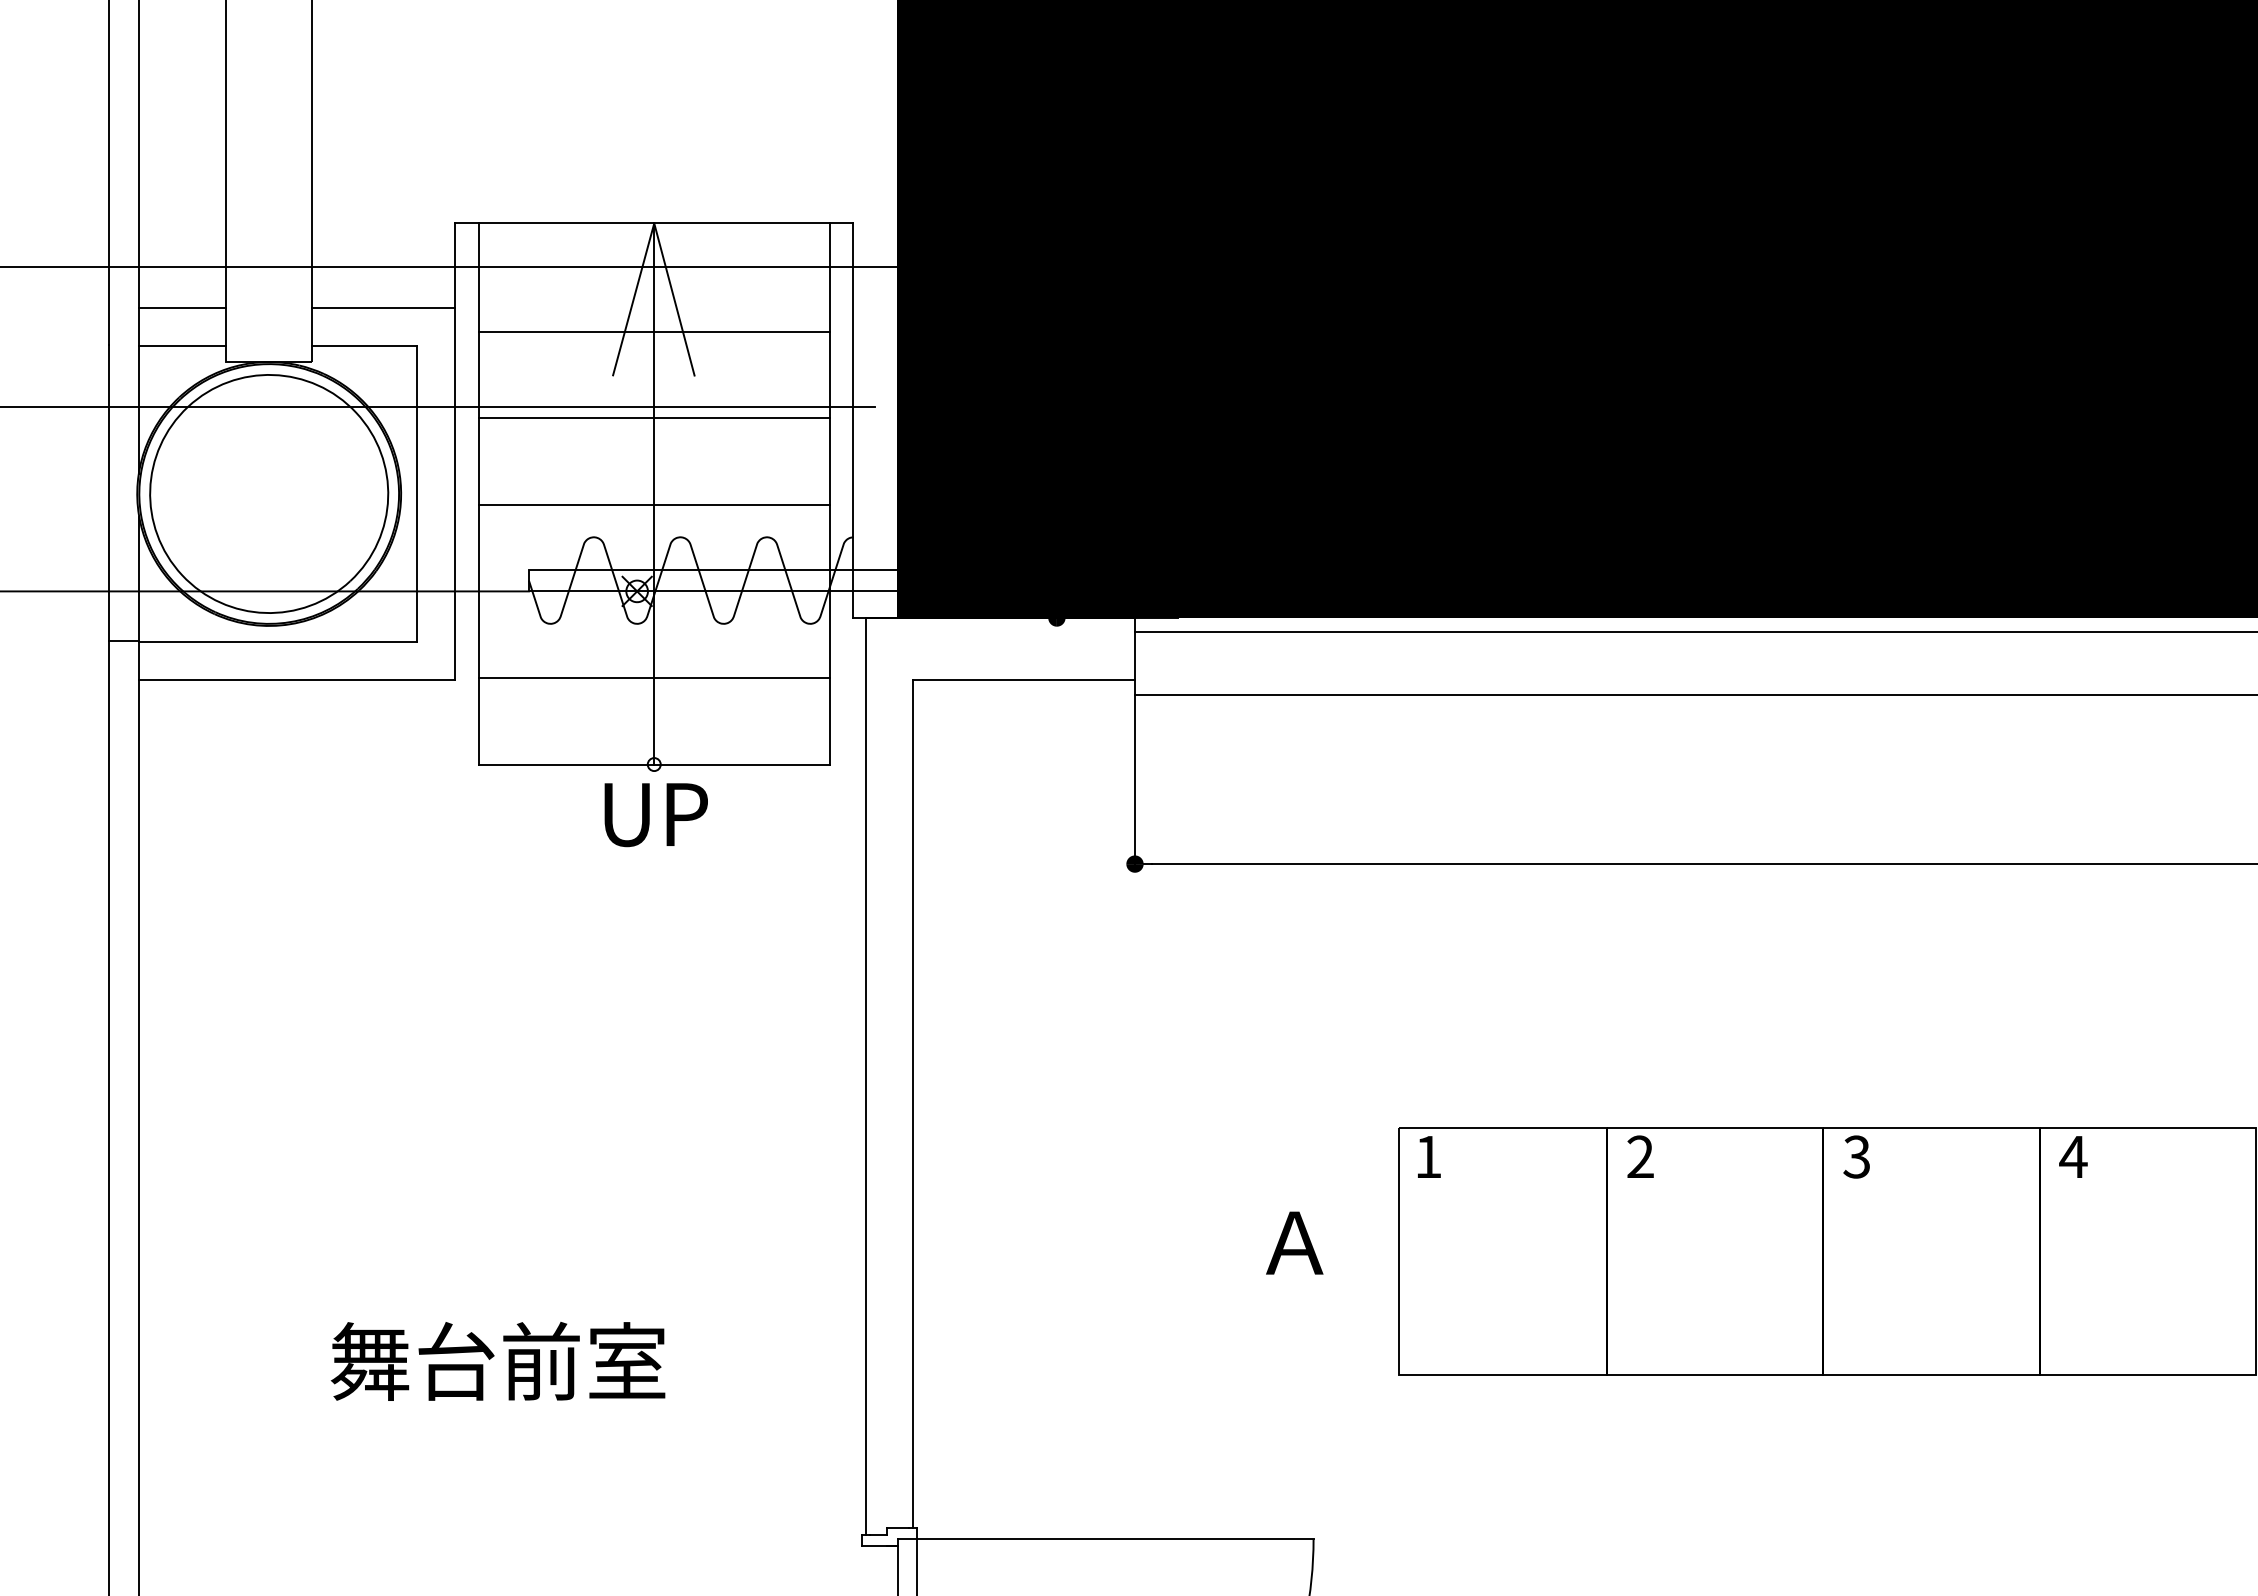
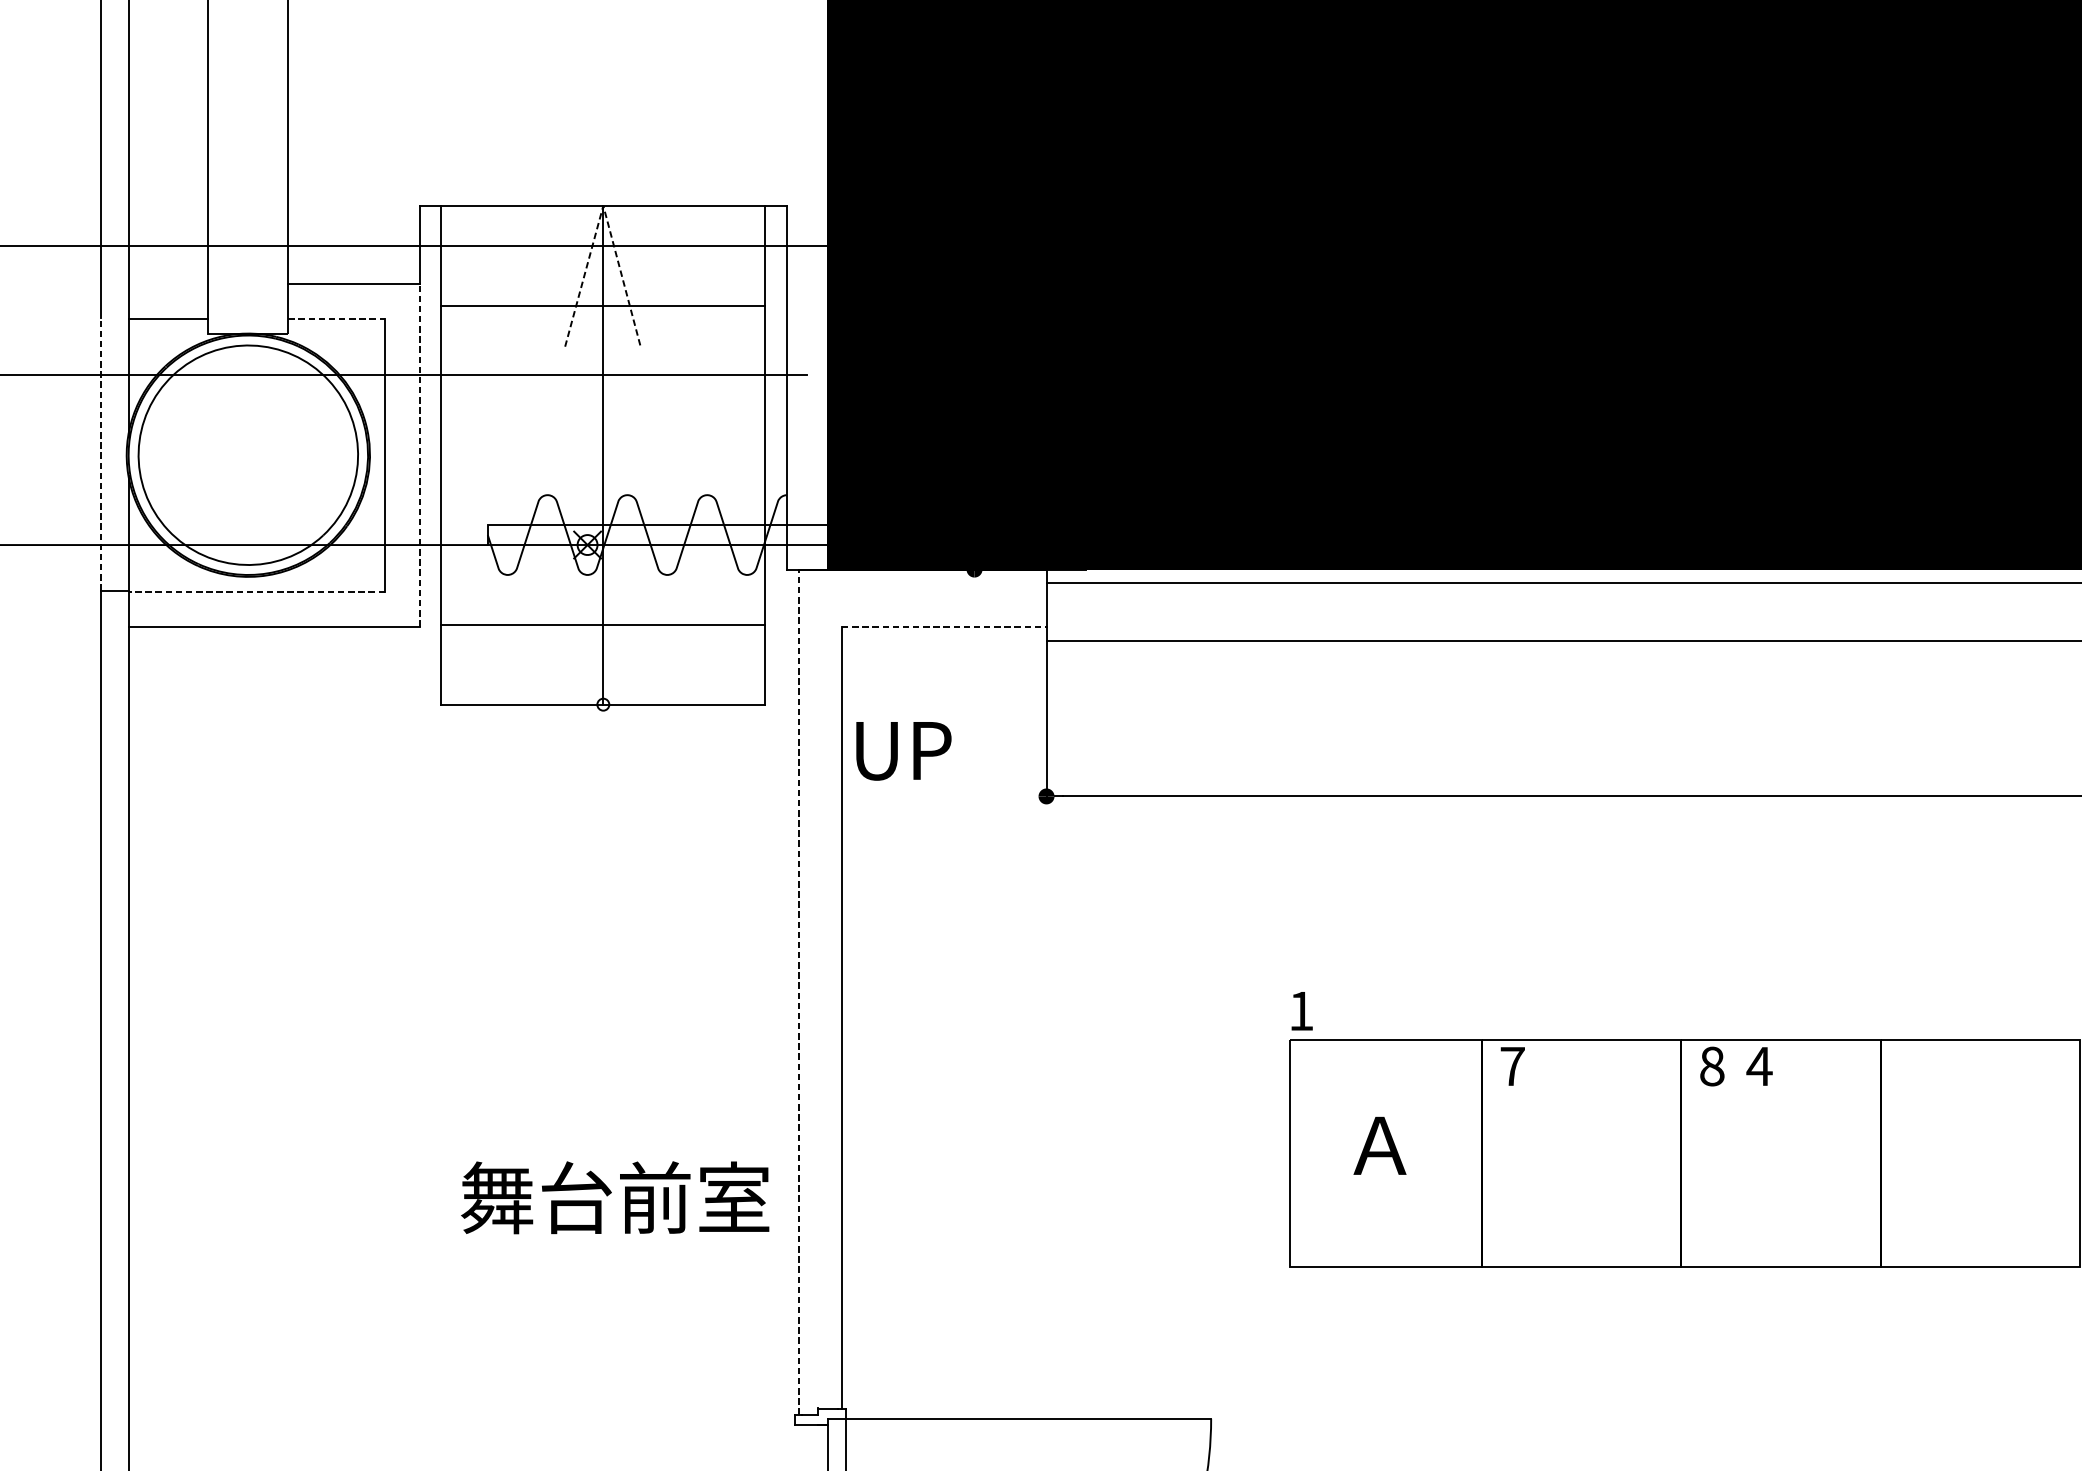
line: (654, 223) -> (603, 205), solid -> dashed
line: (182, 308) -> (168, 284), removed
line: (365, 345) -> (337, 318), solid -> dashed
line: (654, 418) -> (603, 385), removed
line: (109, 492) -> (101, 453), solid -> dashed
line: (455, 494) -> (420, 455), solid -> dashed
line: (654, 504) -> (603, 464), removed
line: (277, 642) -> (256, 592), solid -> dashed
line: (1024, 680) -> (944, 627), solid -> dashed
text: (655, 815) -> (903, 751), moved
line: (865, 1075) -> (798, 991), solid -> dashed
text: (1429, 1156) -> (1302, 1010), moved
text: (1640, 1156) -> (1512, 1066), 2 -> 7
text: (1856, 1156) -> (1711, 1066), 3 -> 8
text: (2073, 1156) -> (1759, 1066), moved
text: (1294, 1242) -> (1379, 1145), moved
text: (497, 1361) -> (614, 1197), moved

